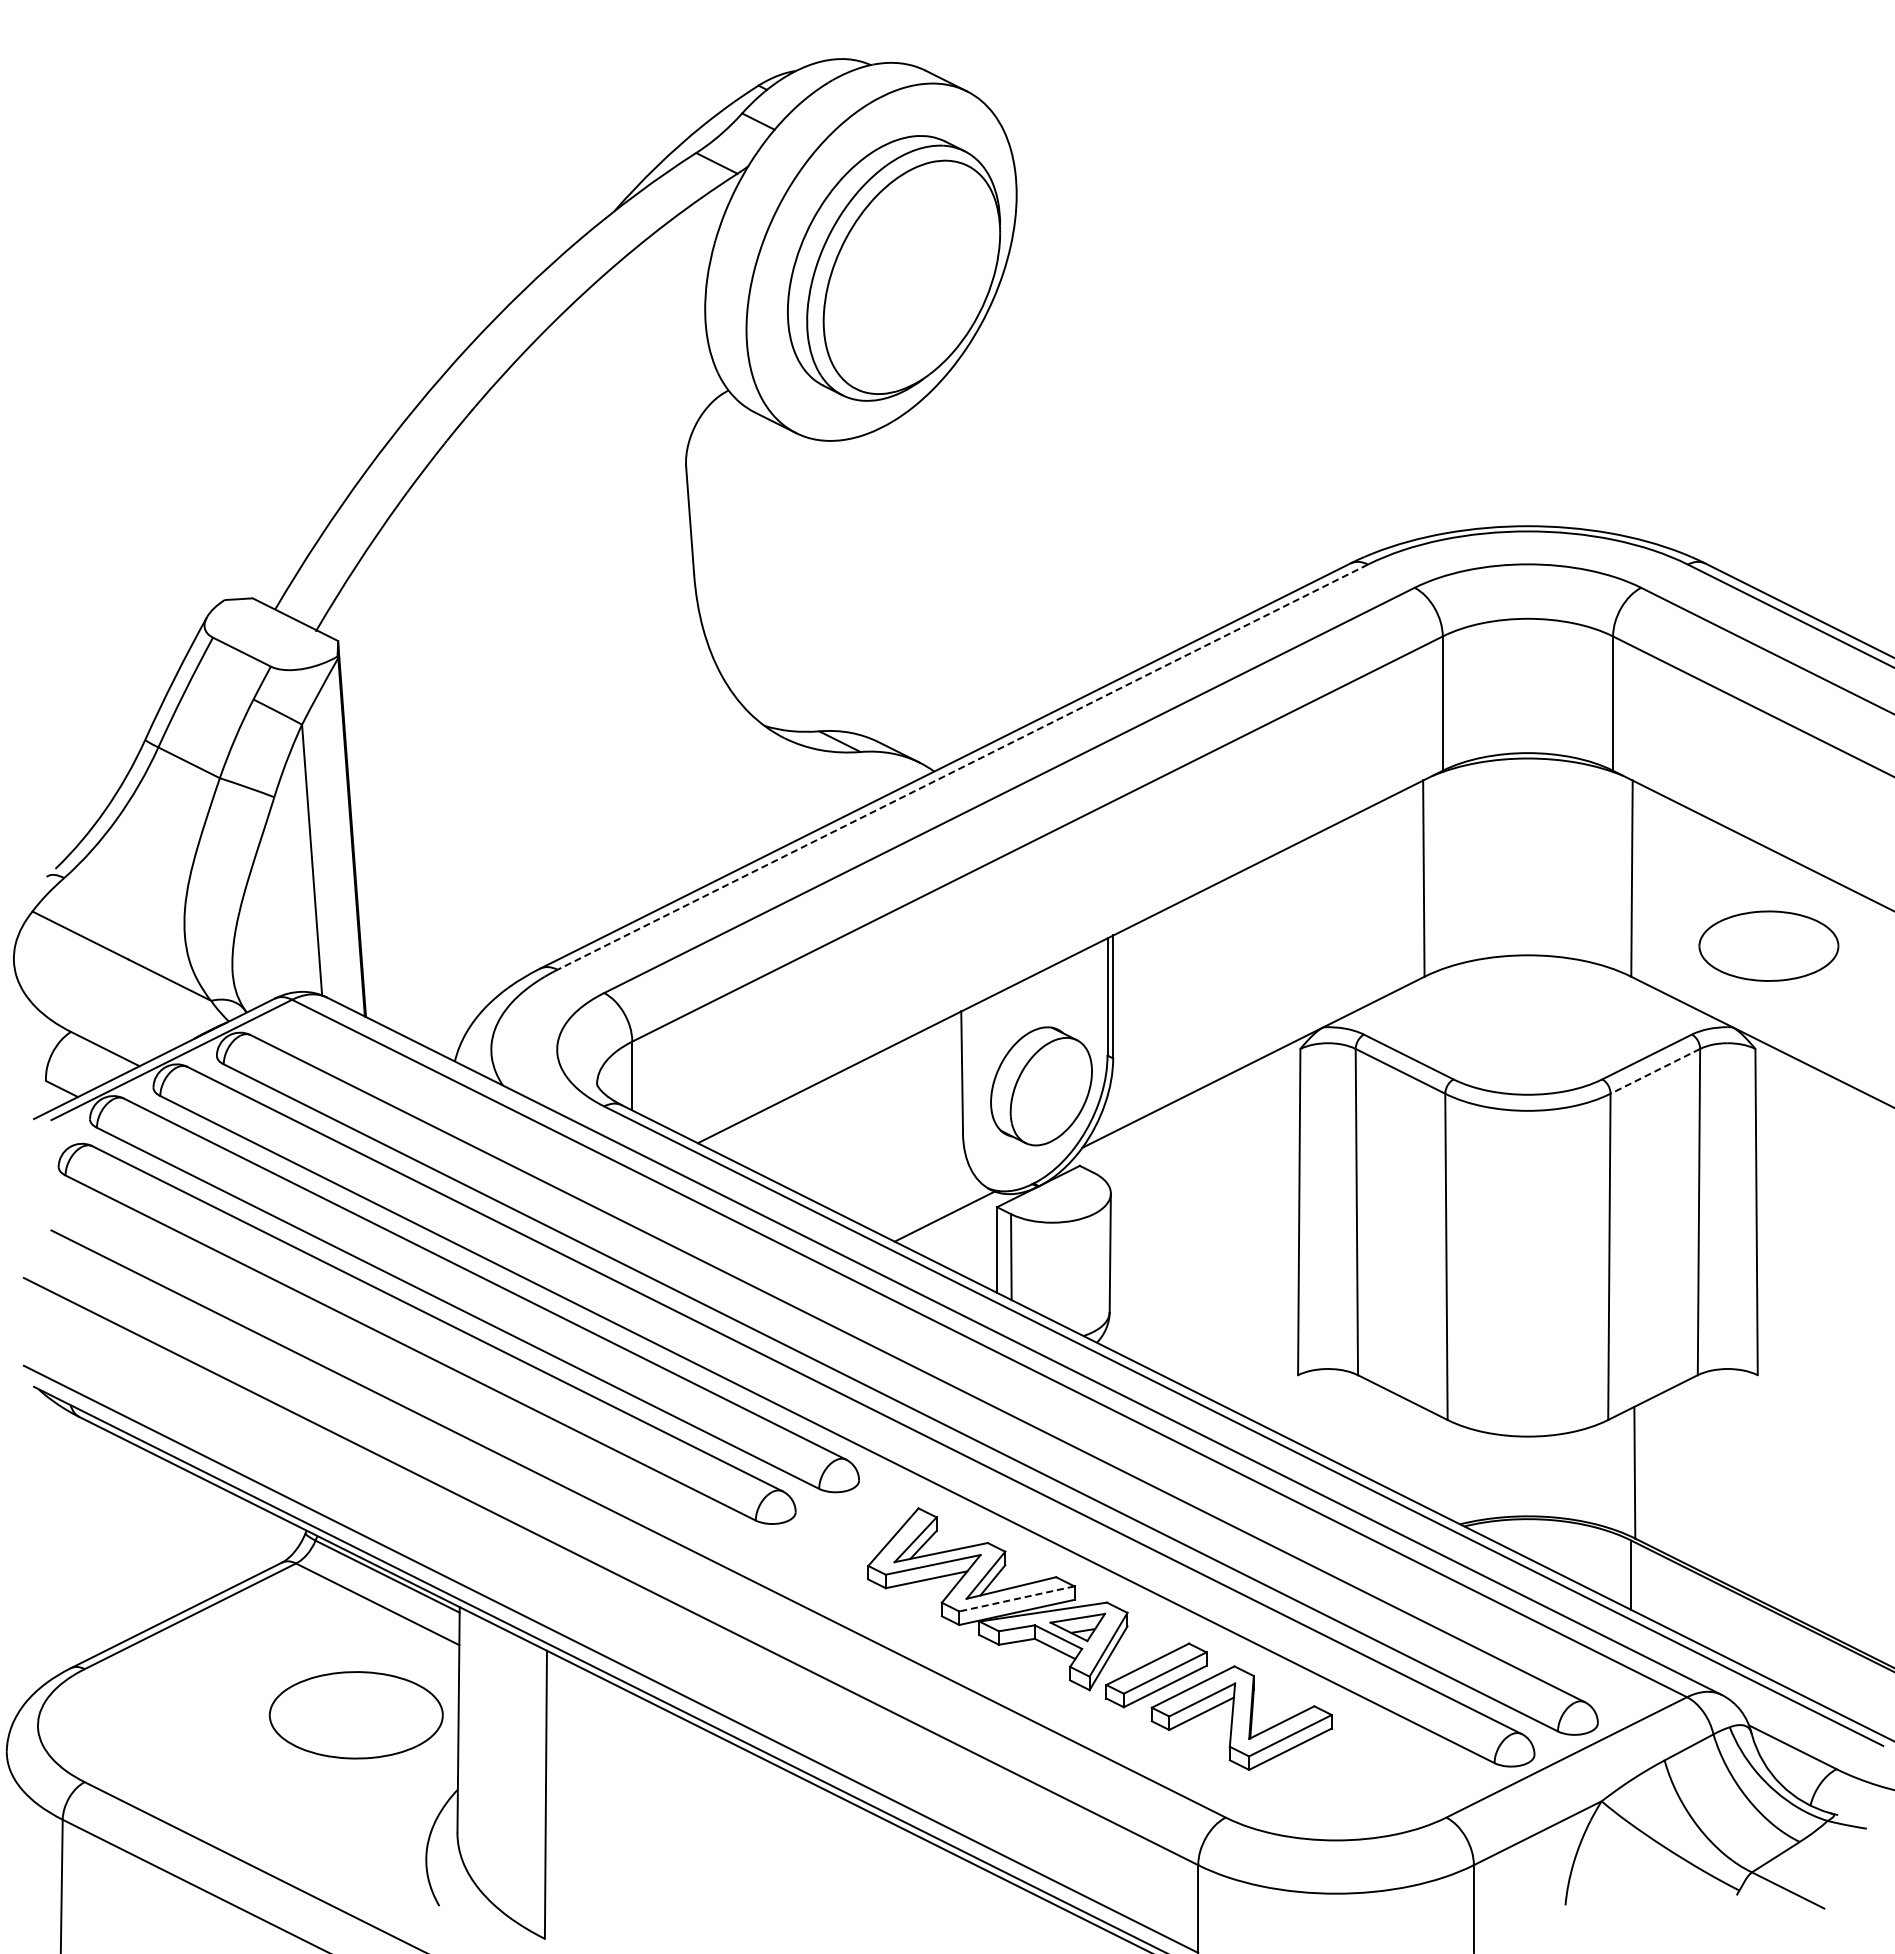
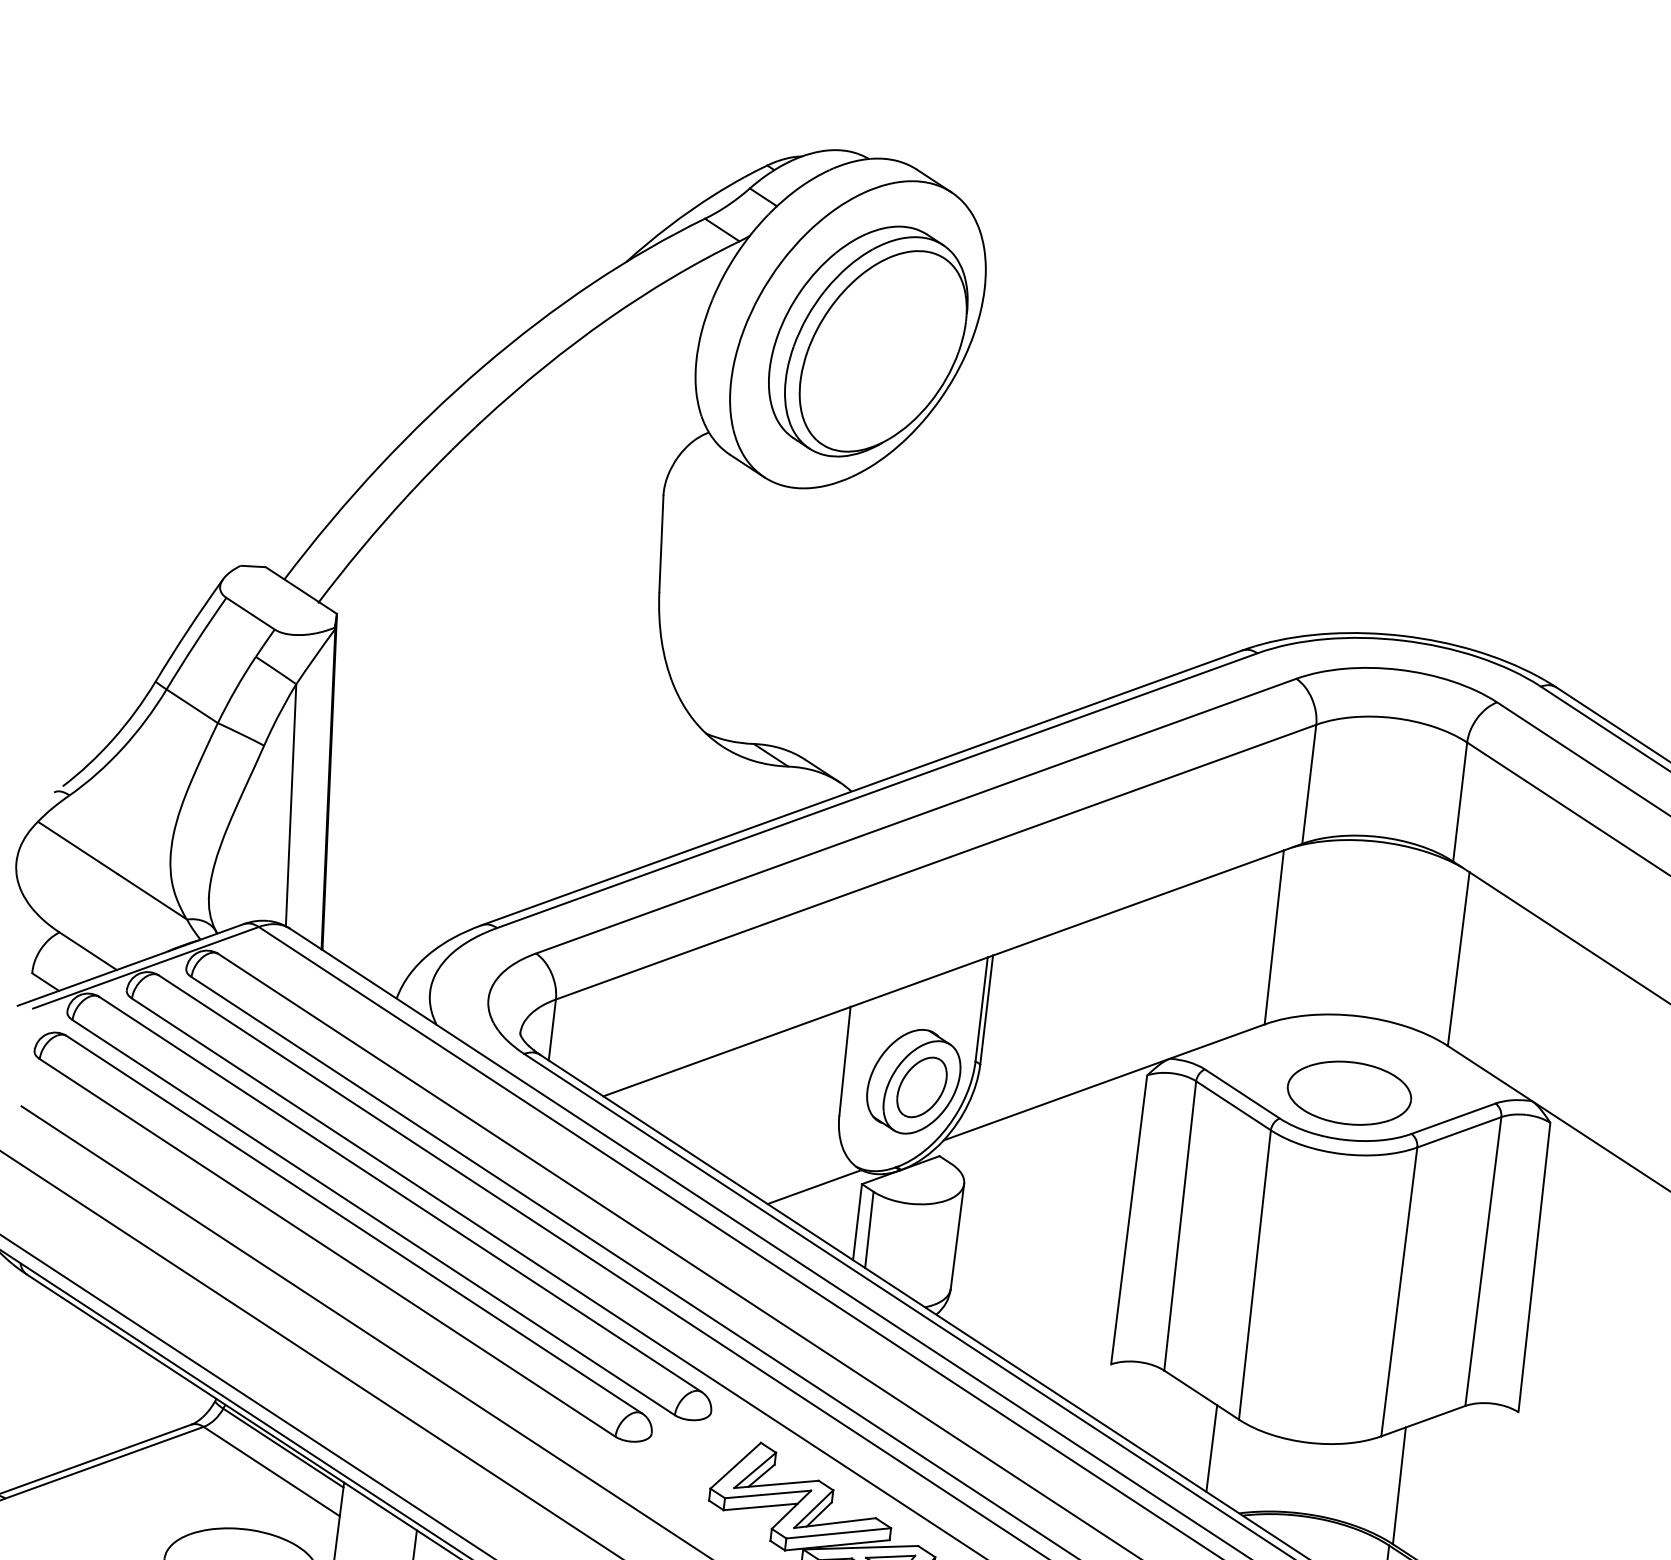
line: (962, 767) -> (877, 790), dashed -> solid
part: (1768, 945) -> (1349, 1092), moved
line: (1654, 1071) -> (1458, 1132), dashed -> solid
part: (1051, 1091) -> (922, 1087), added
line: (1420, 1455) -> (1211, 1448), added
line: (1016, 1598) -> (838, 1532), dashed -> solid

